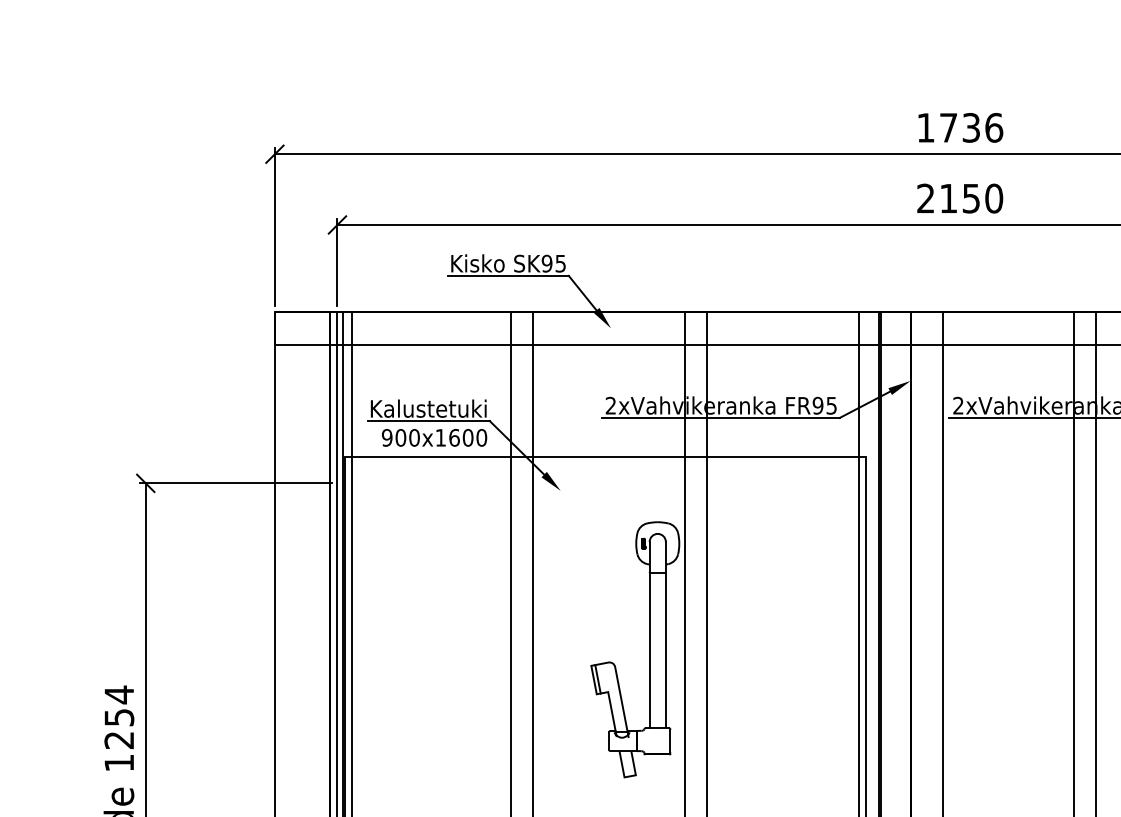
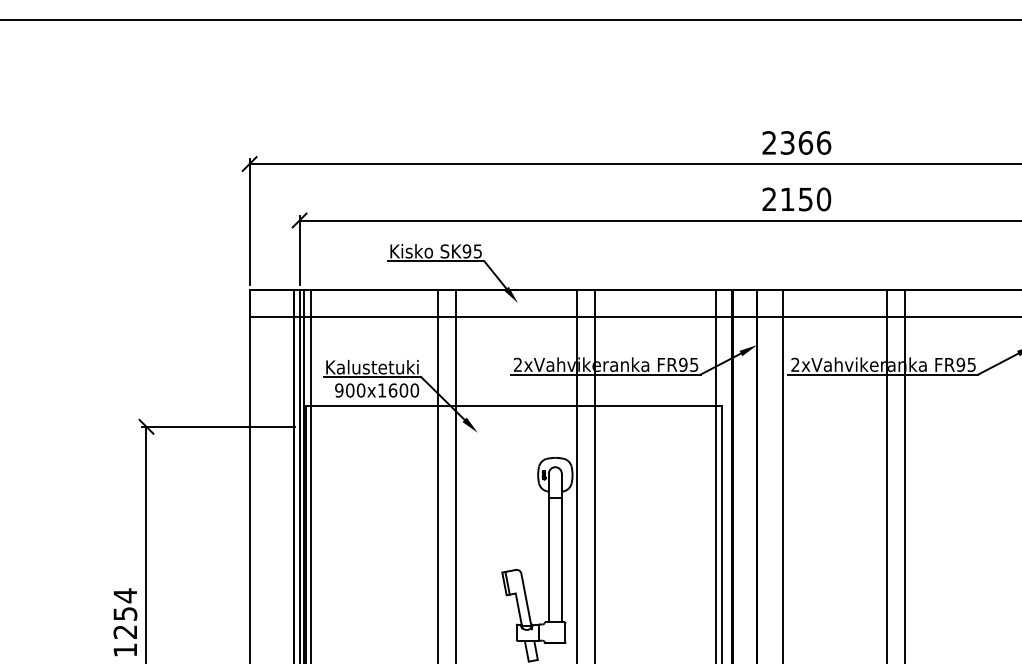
text: (948, 127) -> (787, 142), 1736 -> 2366

